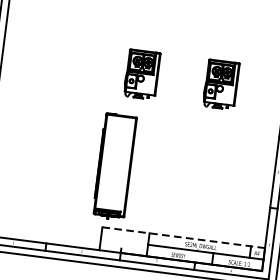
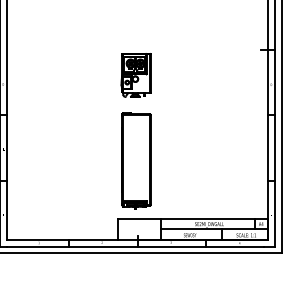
part: (220, 84) -> (208, 75), removed
part: (115, 166) -> (136, 160), moved
line: (184, 237) -> (193, 218), dashed -> solid

